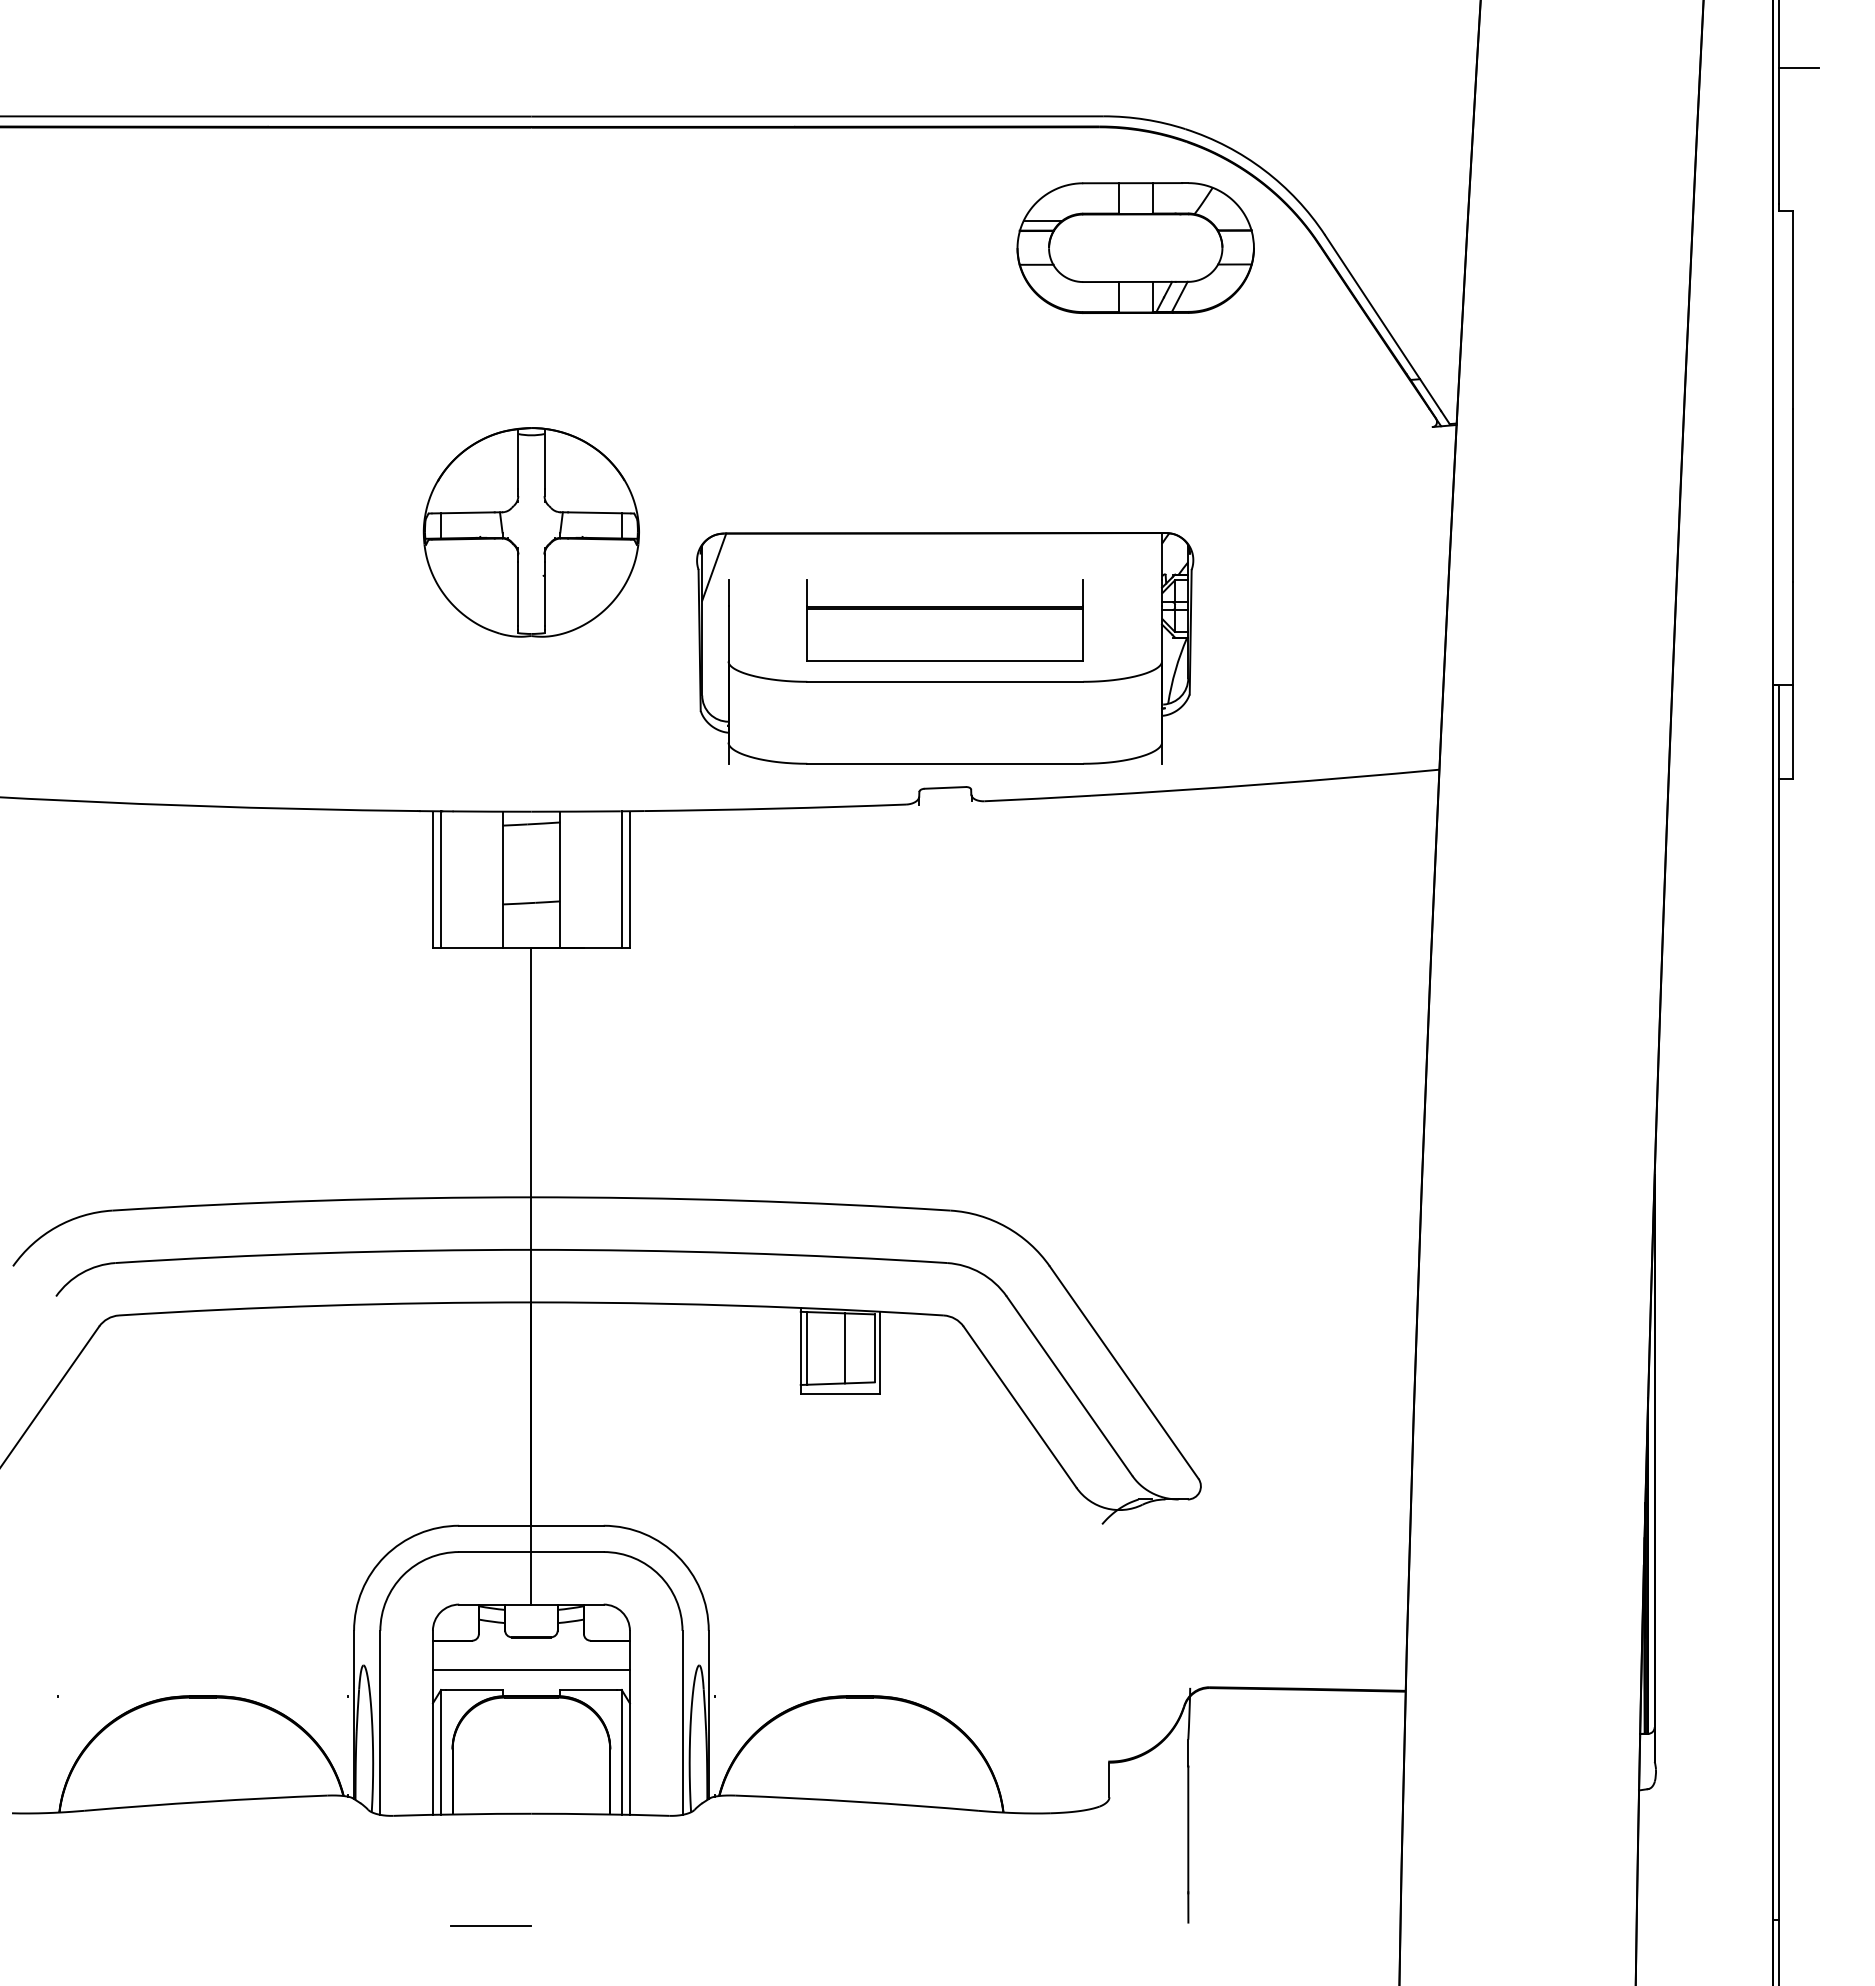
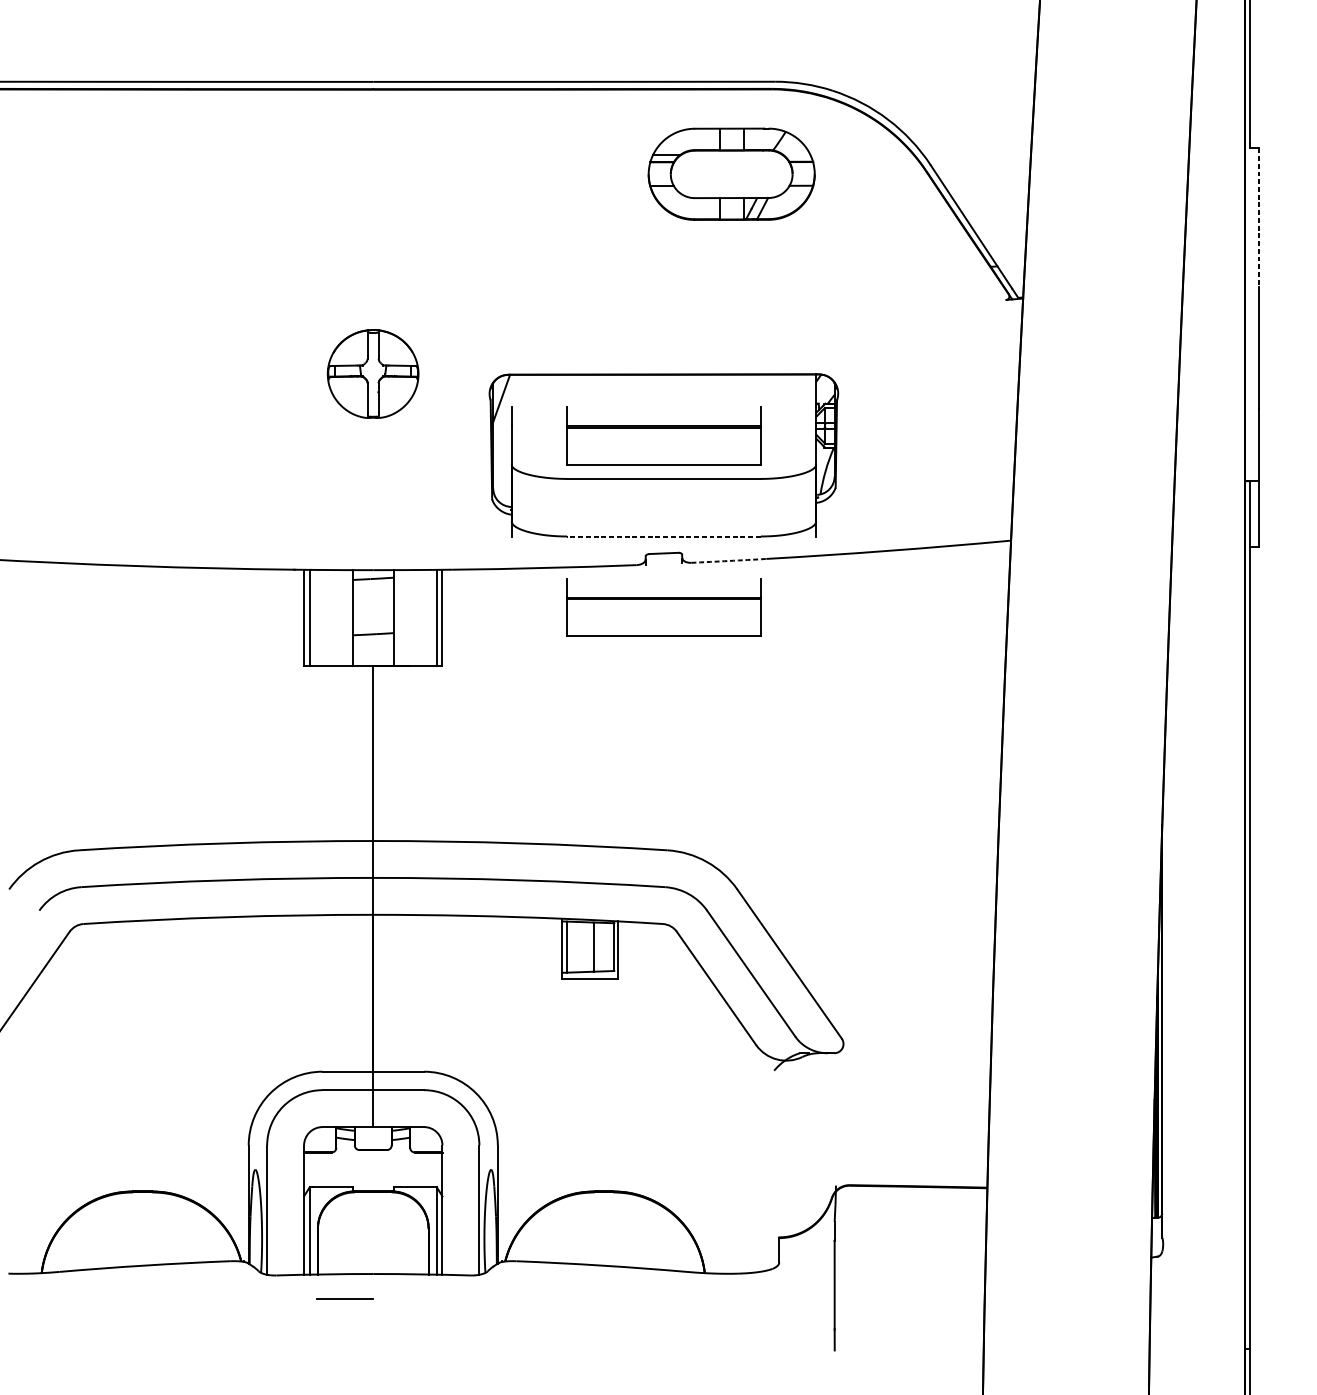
line: (1798, 67) -> (1263, 47), removed
part: (1135, 247) -> (731, 173), moved
line: (1792, 309) -> (1259, 217), solid -> dashed
part: (530, 532) -> (372, 374), size x0.6
line: (945, 763) -> (664, 536), solid -> dashed
arc: (1037, 798) -> (728, 560), solid -> dashed
part: (944, 864) -> (663, 607), added
line: (530, 1670) -> (372, 1173), removed
line: (490, 1925) -> (344, 1298), moved

